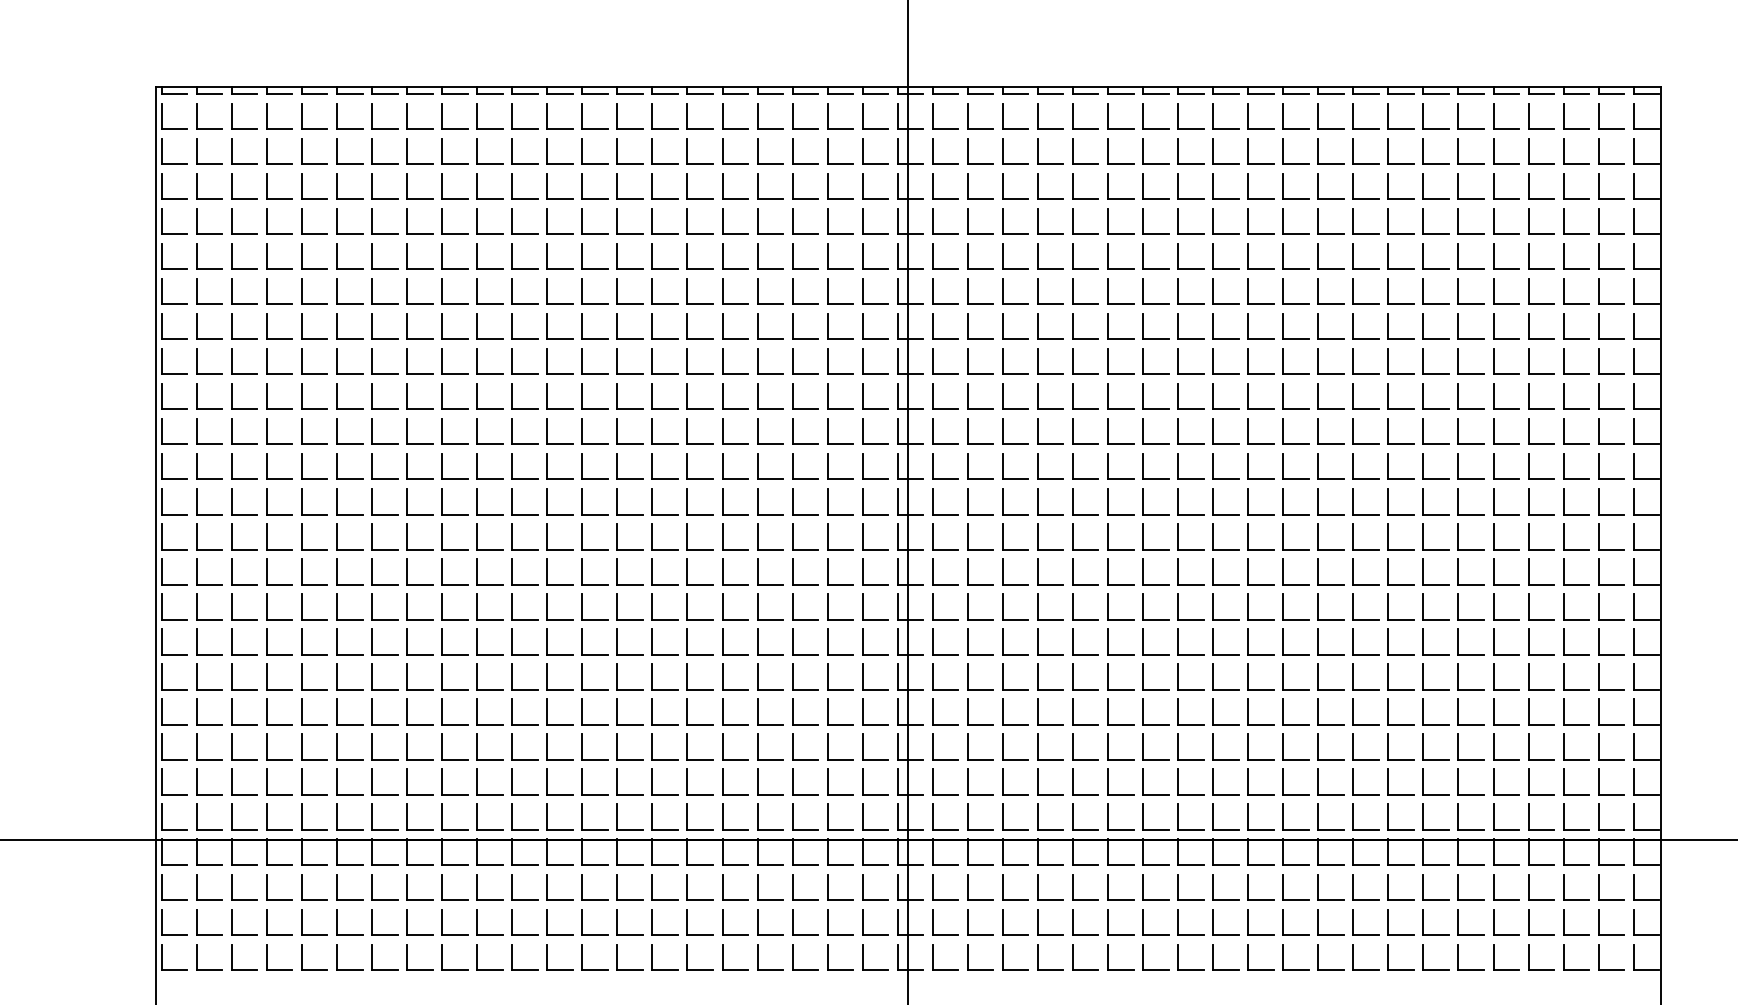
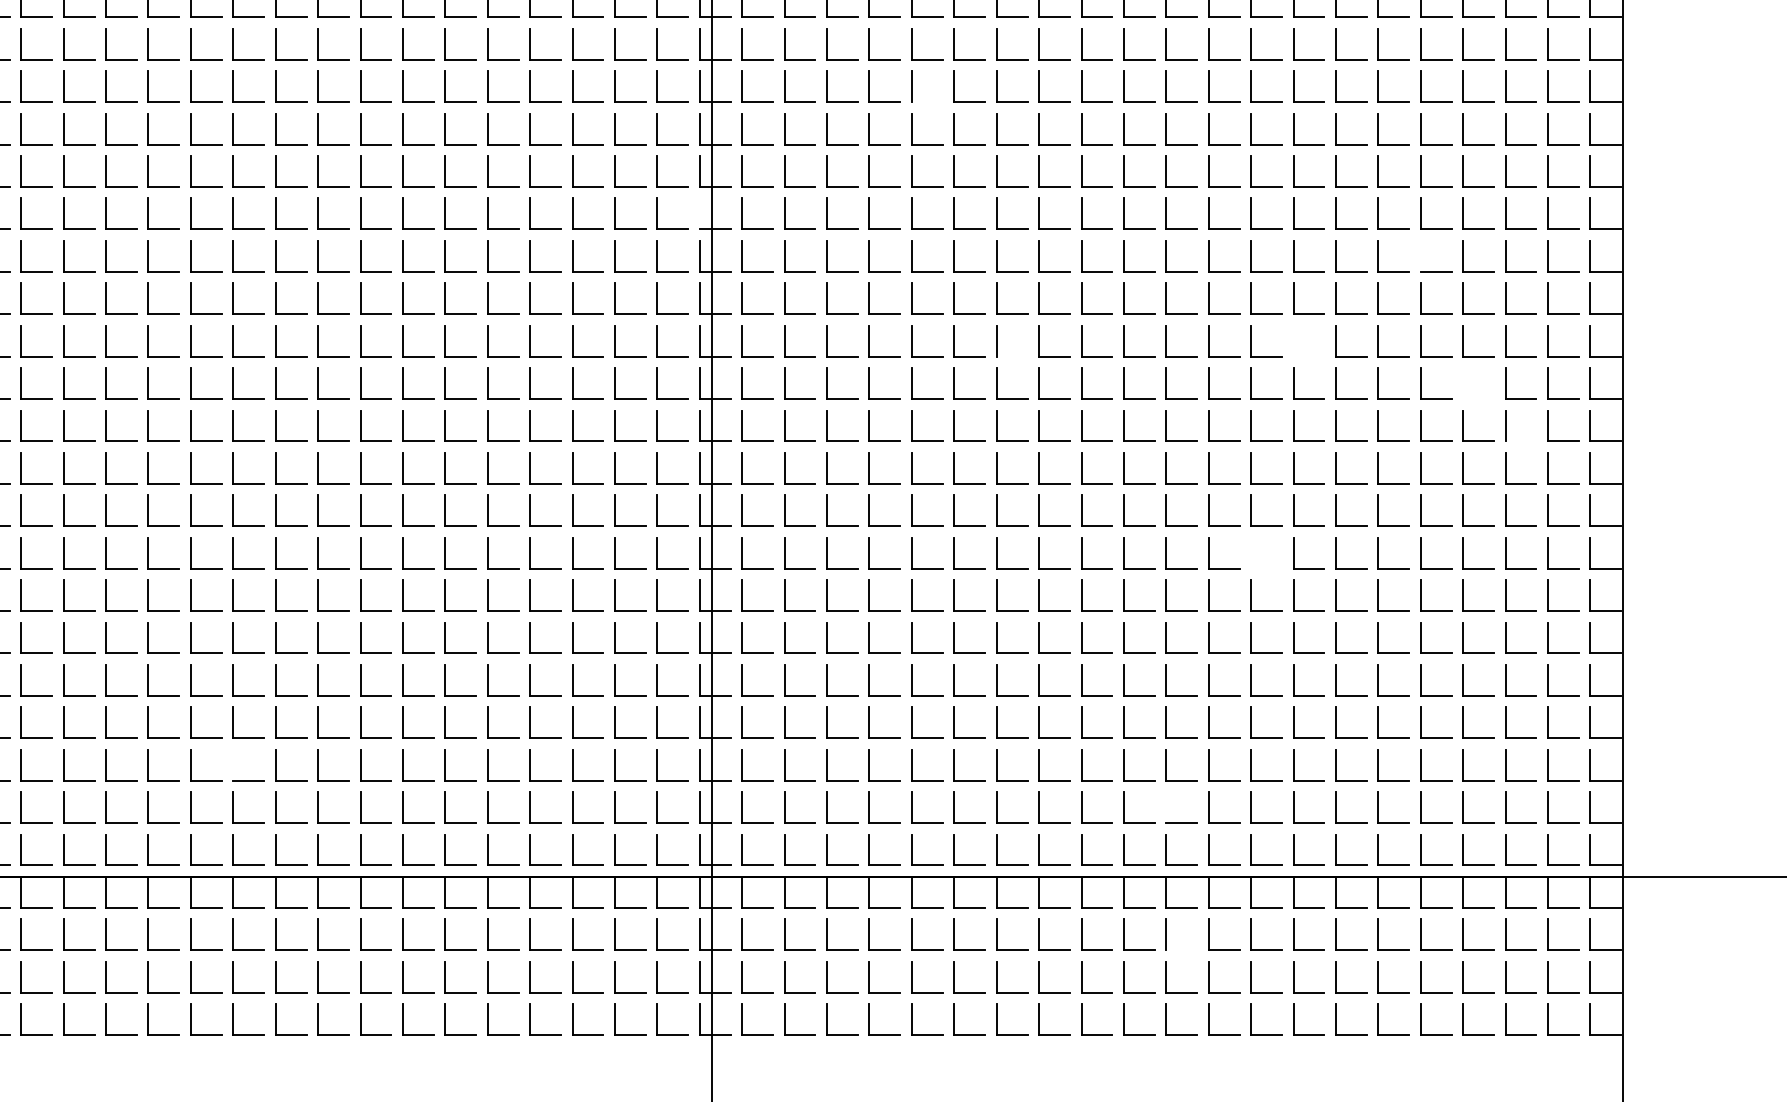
line: (1085, 199) -> (927, 102), removed
line: (897, 291) -> (699, 213), removed
line: (1493, 326) -> (1420, 256), removed
part: (1388, 396) -> (1293, 340), removed
line: (1155, 409) -> (1011, 356), removed
part: (1529, 431) -> (1464, 383), removed
line: (1576, 479) -> (1521, 441), removed
part: (1353, 571) -> (1251, 552), removed
line: (512, 746) -> (233, 764), removed
line: (1283, 781) -> (1166, 806), removed
line: (1295, 899) -> (1181, 949), removed

